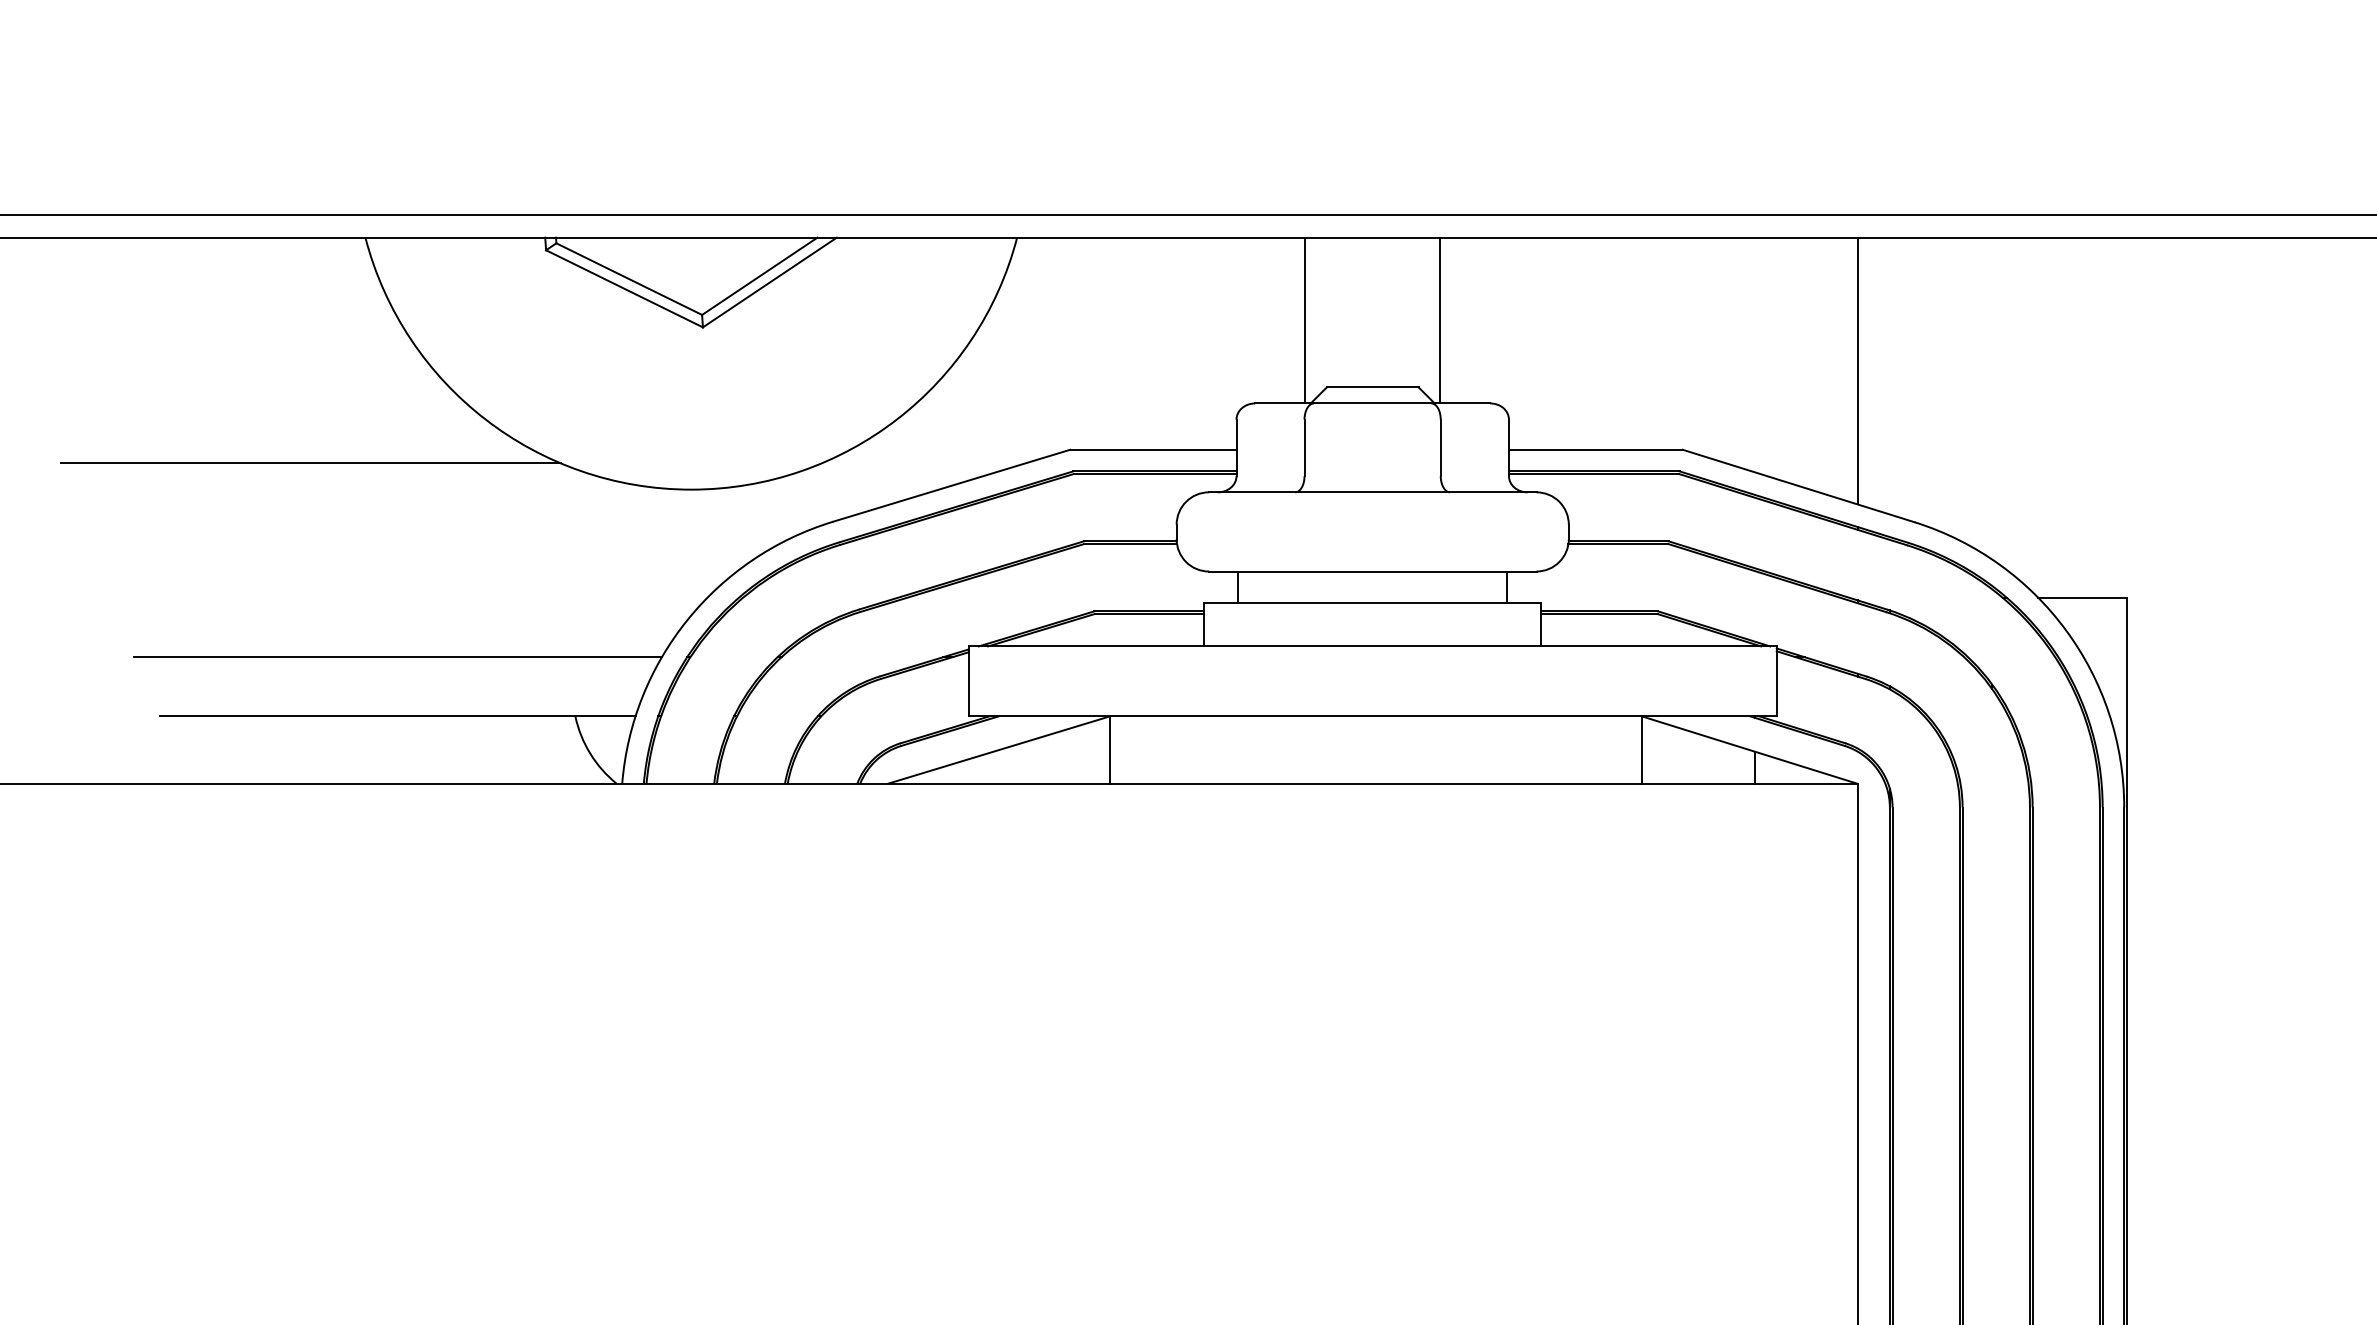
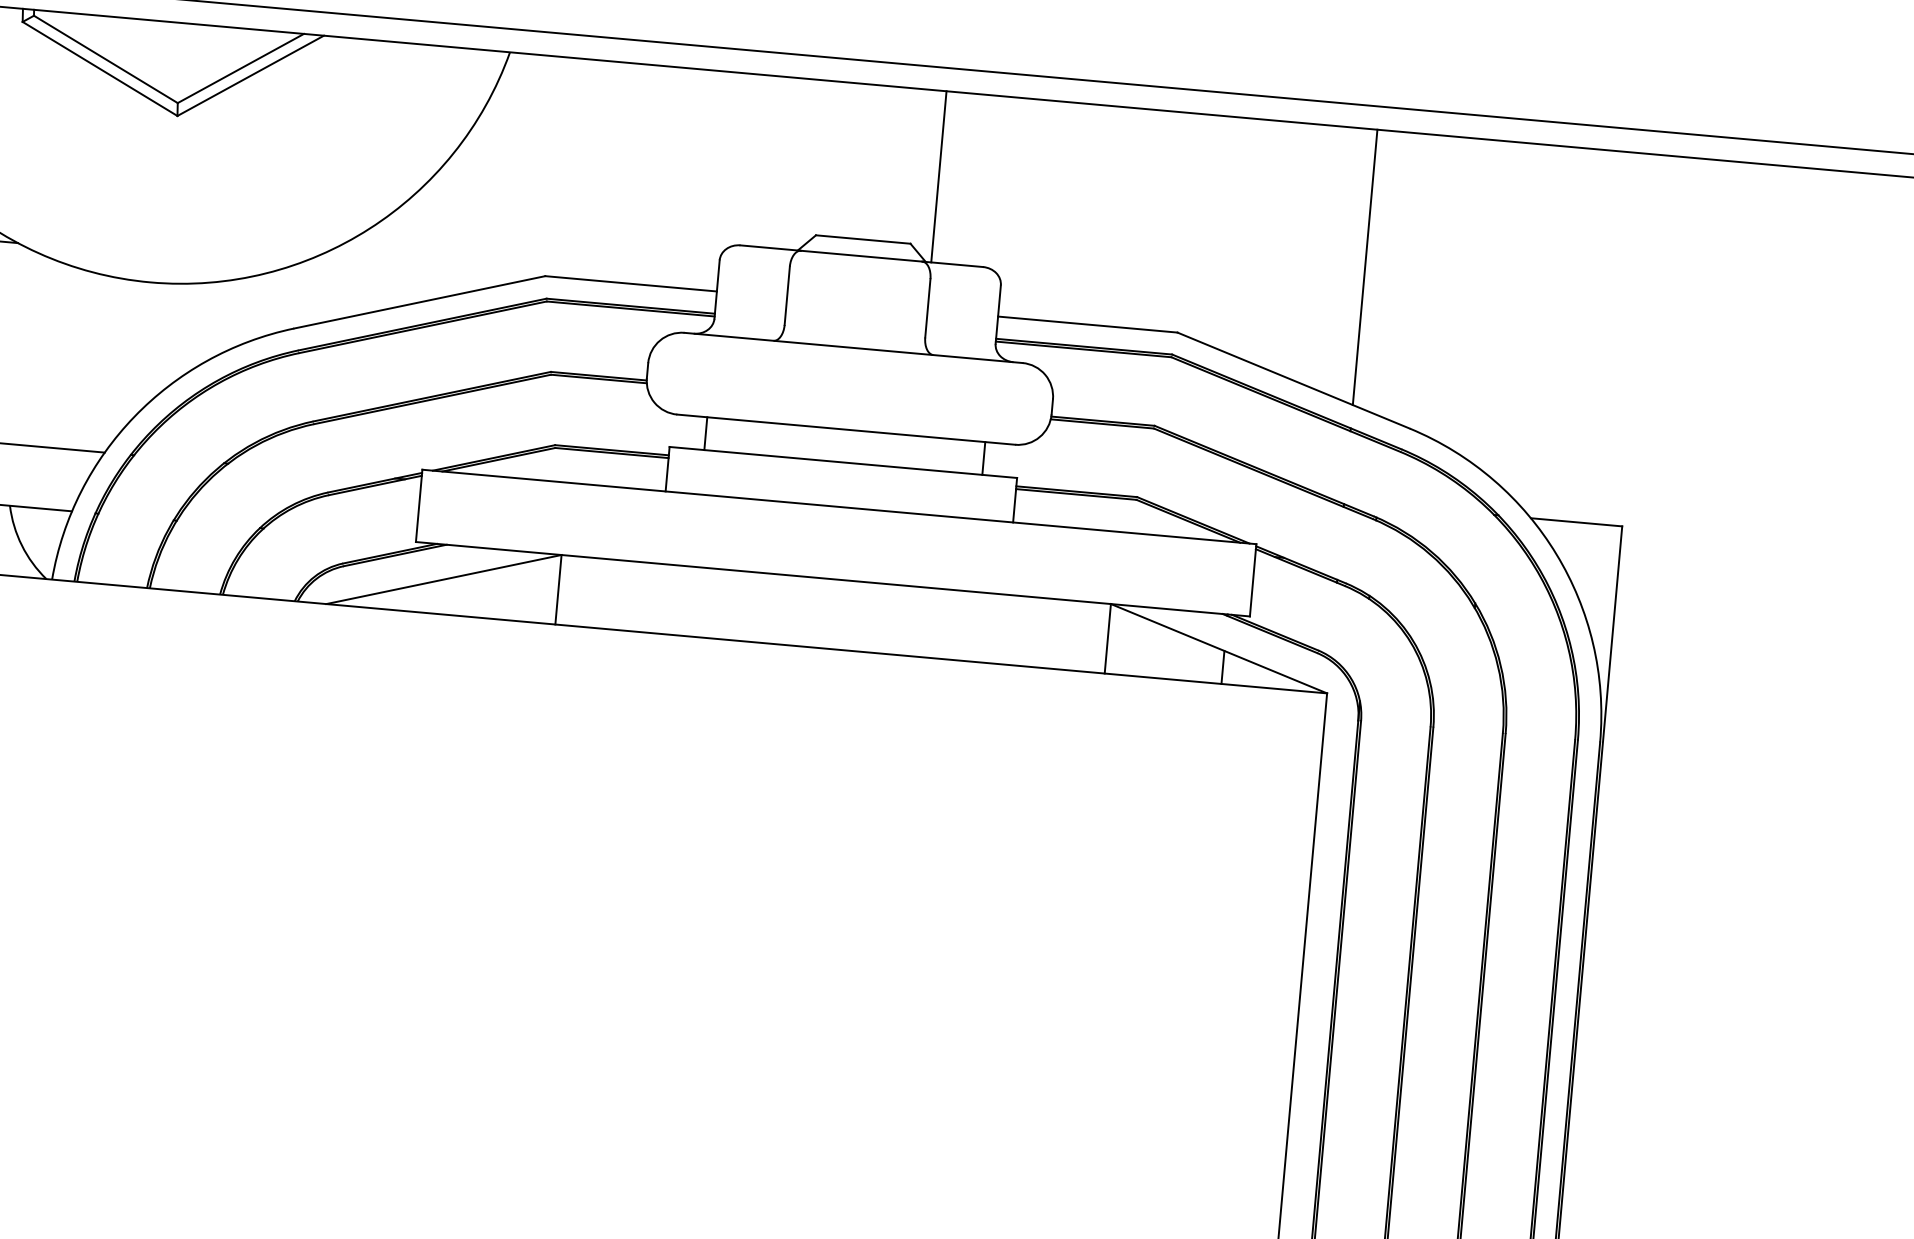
line: (1305, 320) -> (800, 164), removed

